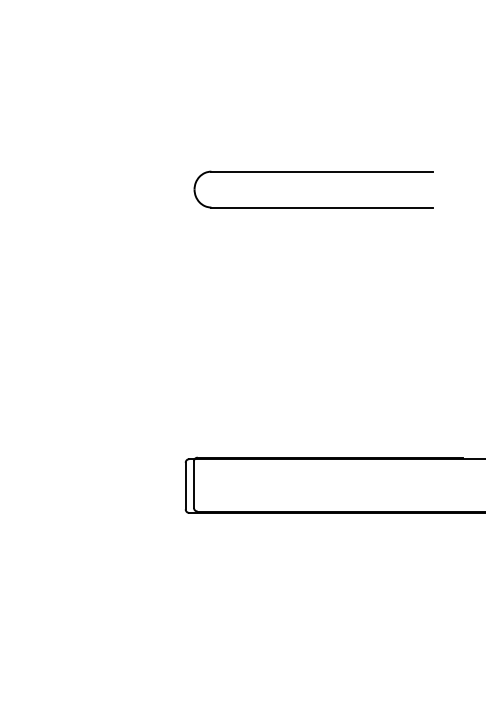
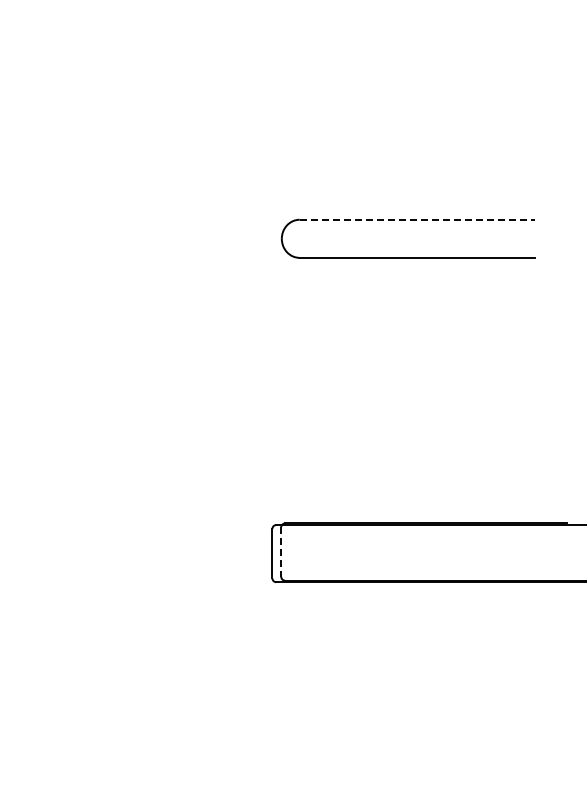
line: (322, 171) -> (417, 219), solid -> dashed
line: (194, 485) -> (281, 552), solid -> dashed

